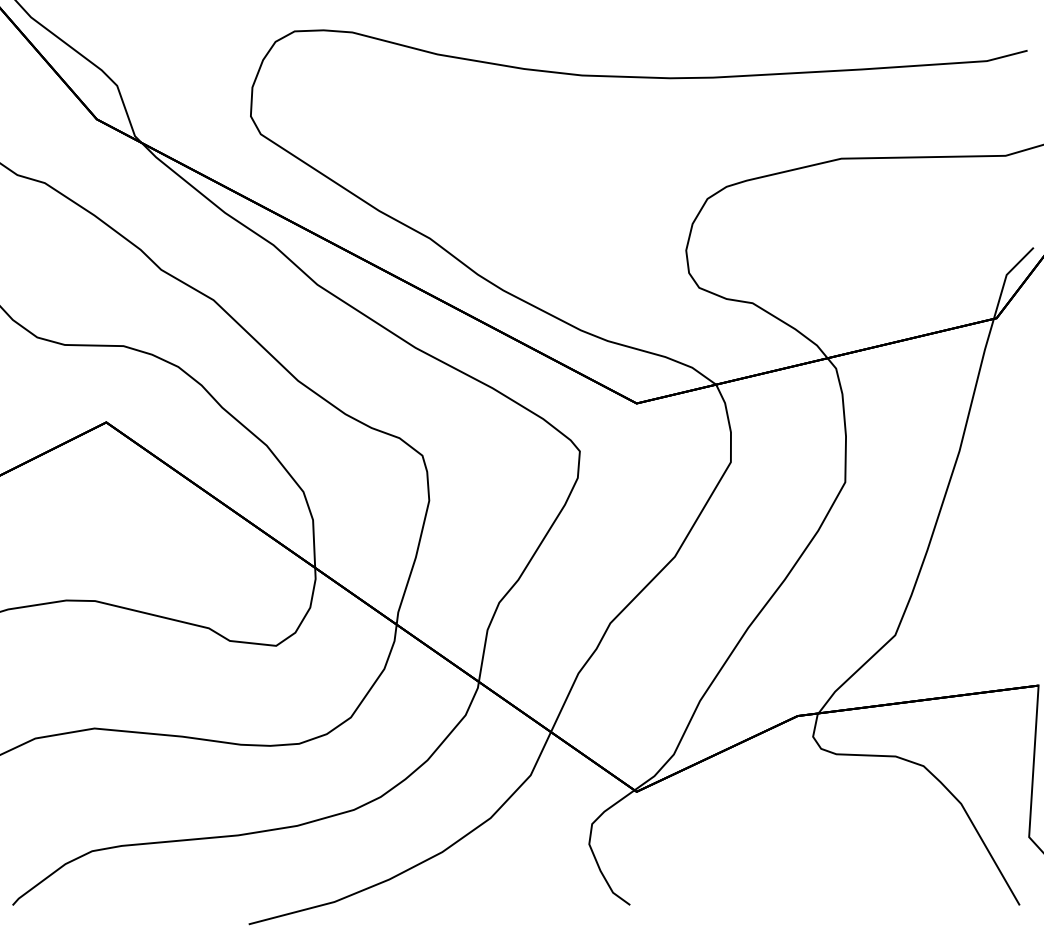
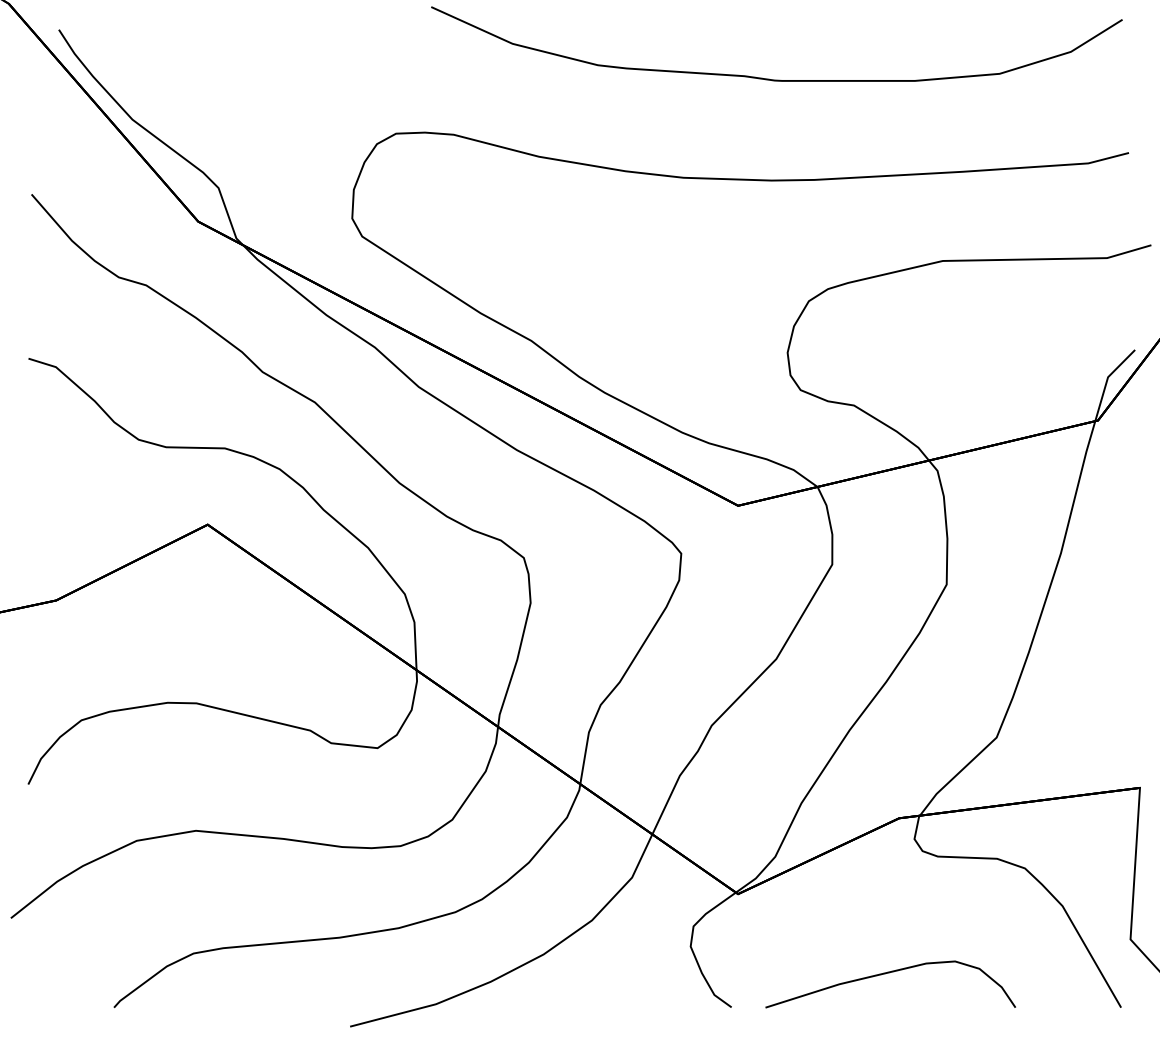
curve: (788, 871) -> (889, 973), added

